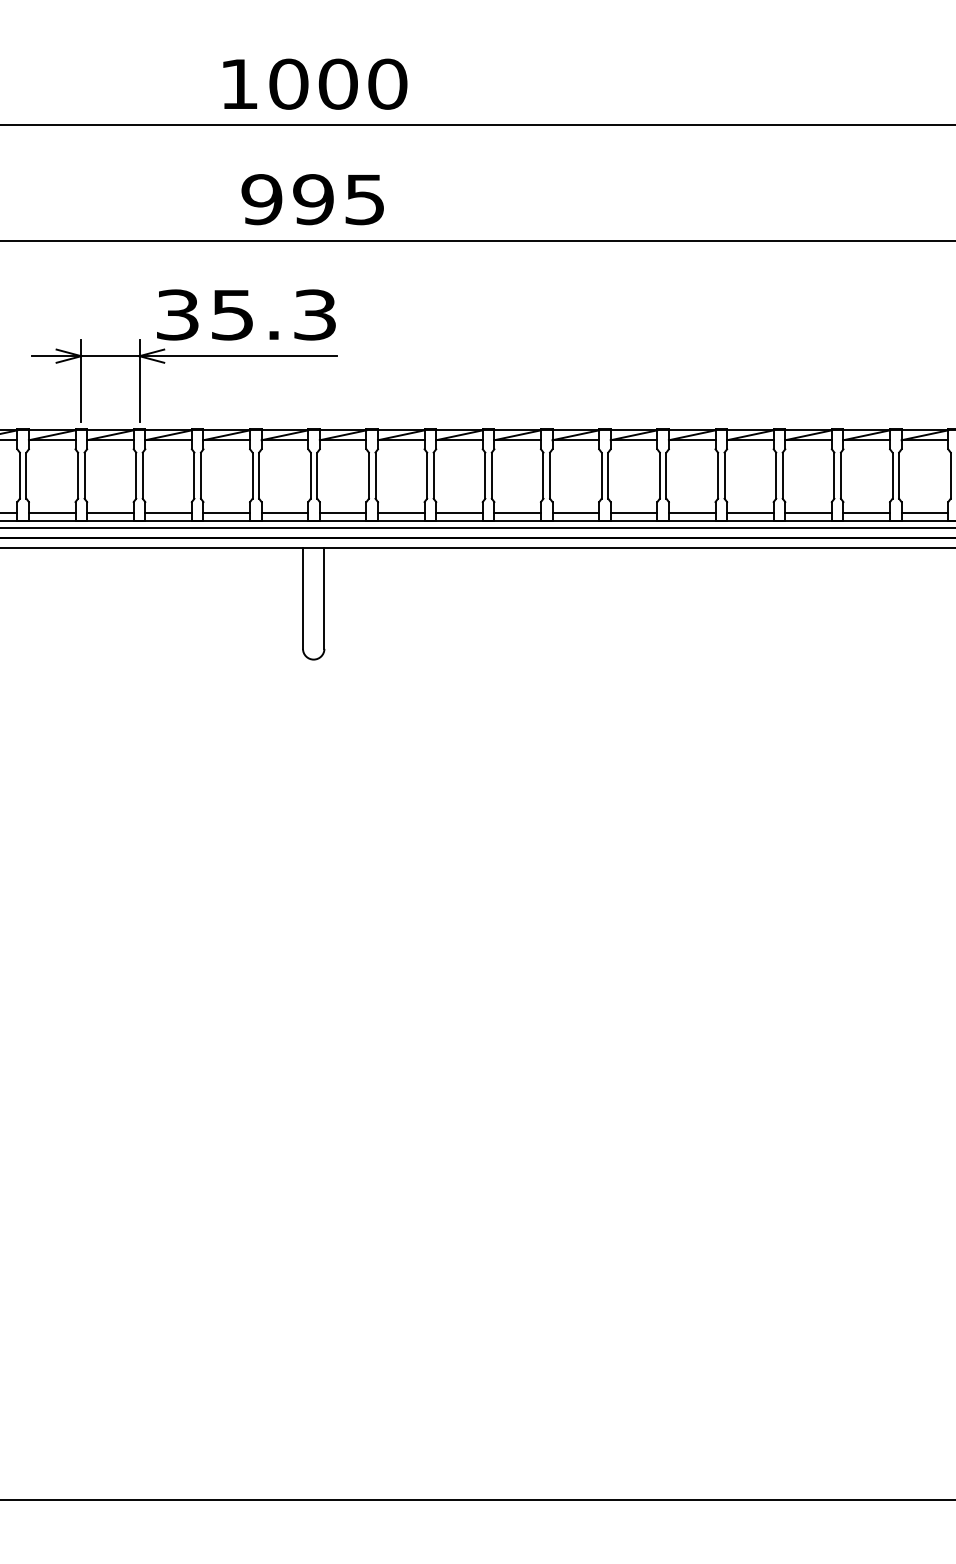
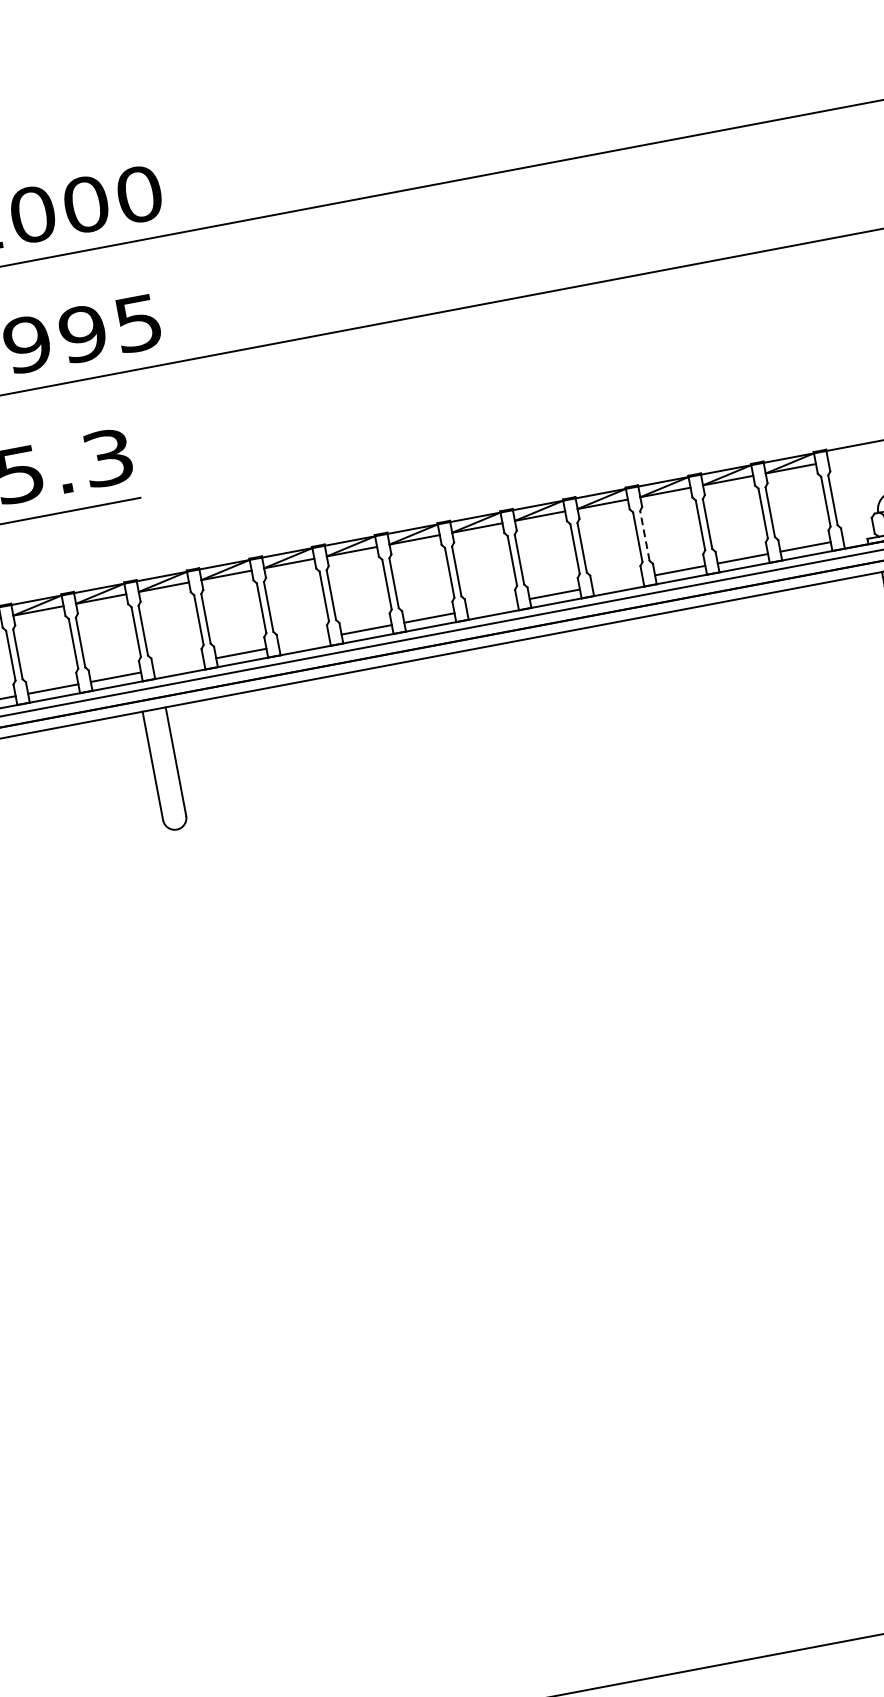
line: (782, 475) -> (644, 535), solid -> dashed
line: (342, 512) -> (177, 665), removed
line: (459, 512) -> (304, 641), removed
line: (633, 512) -> (491, 605), removed
line: (750, 512) -> (617, 582), removed

